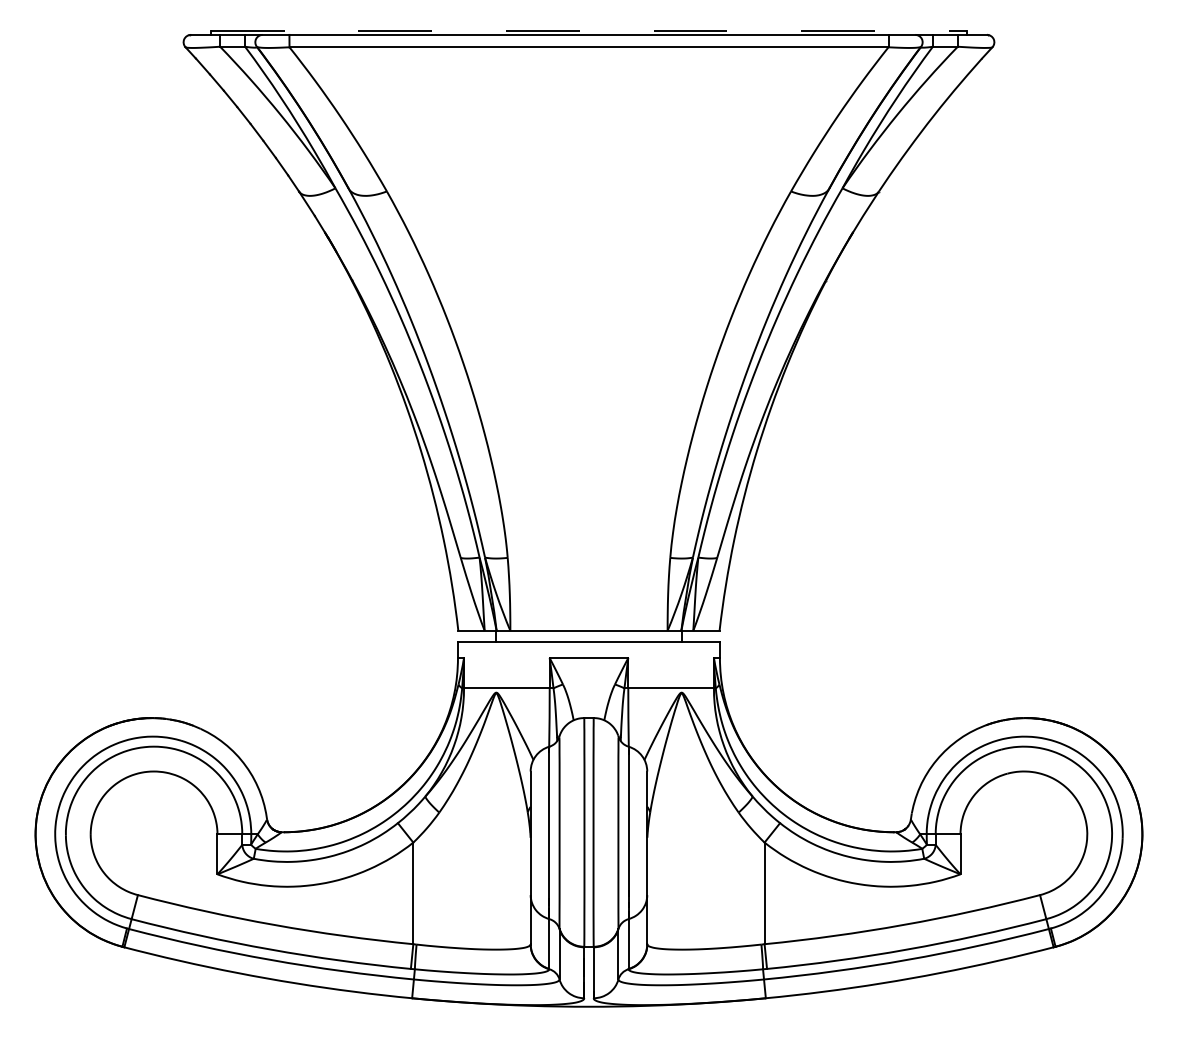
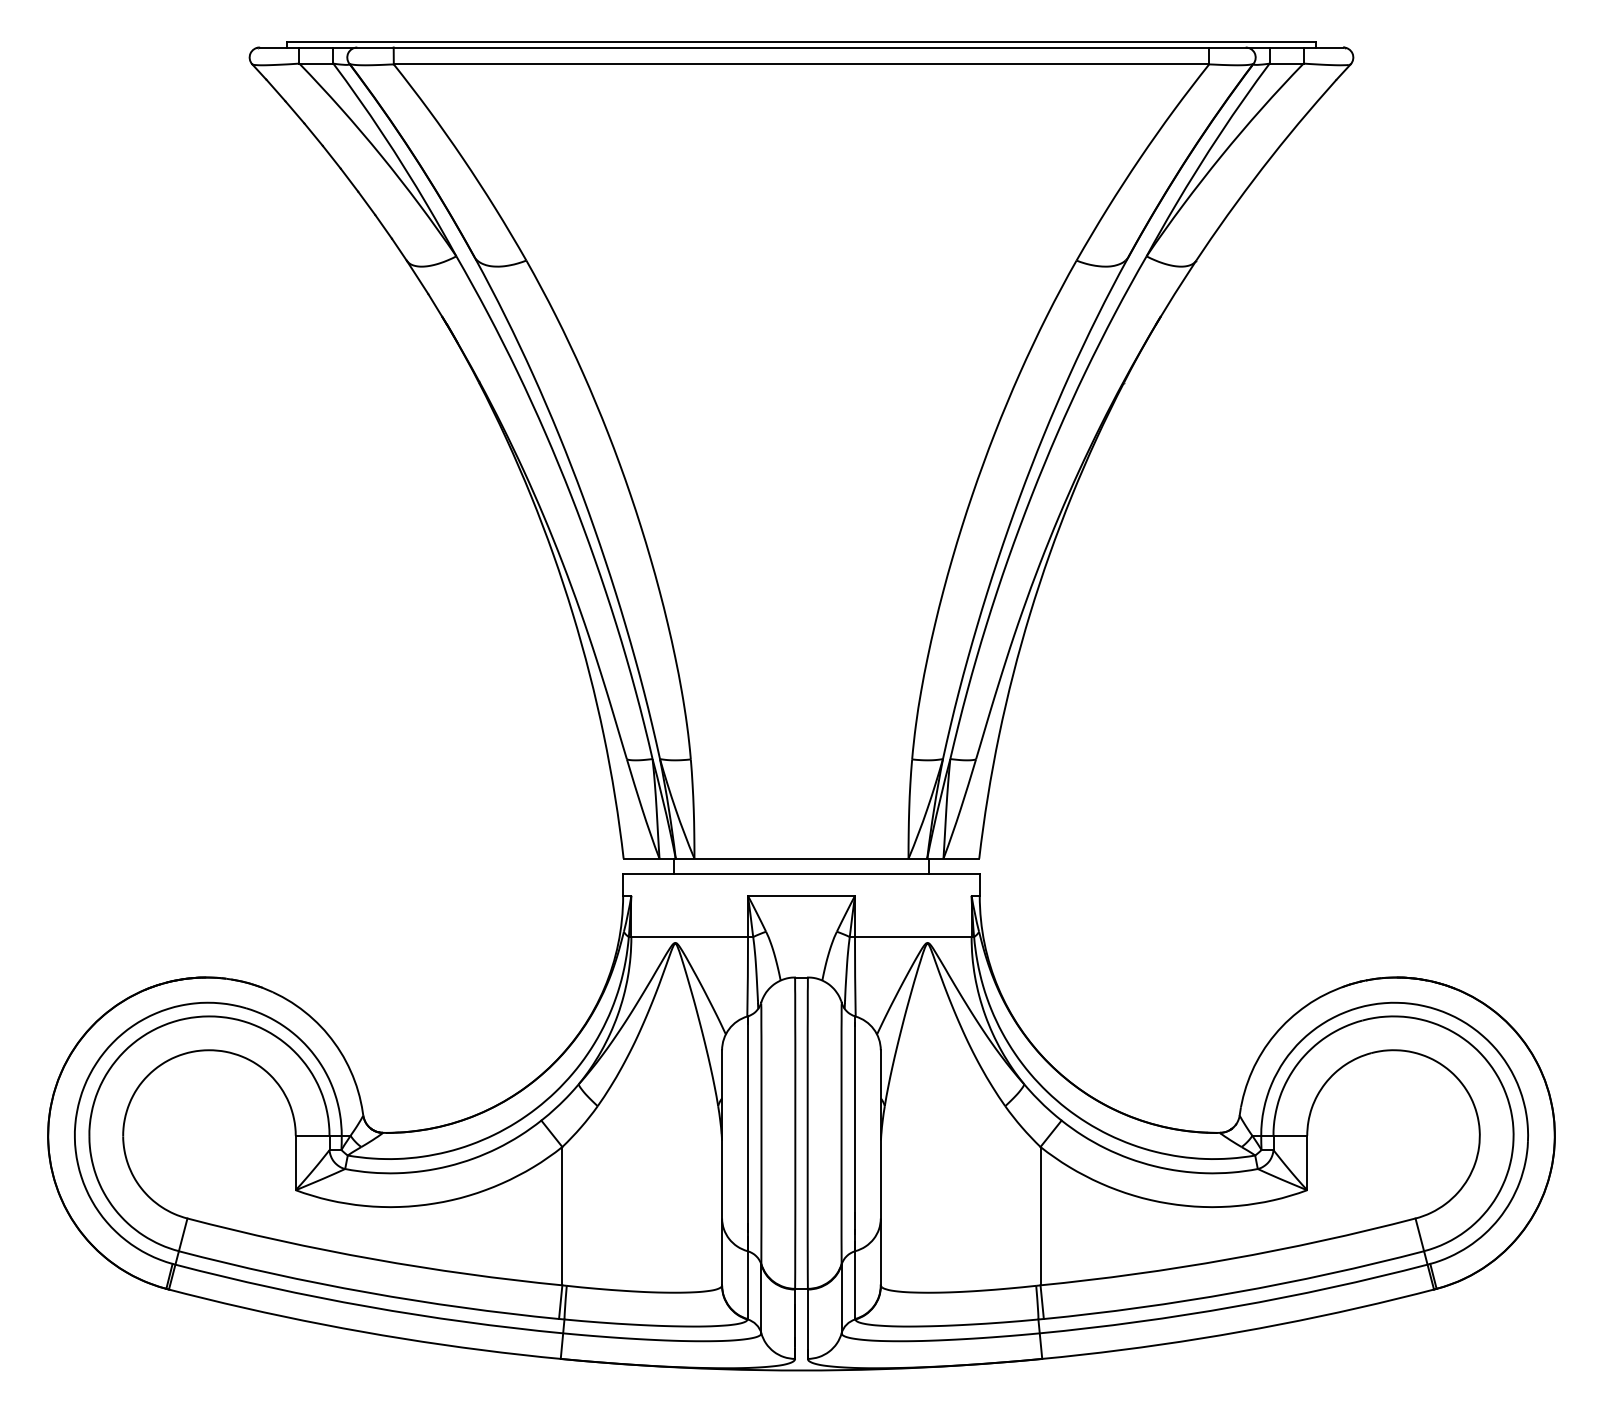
line: (589, 31) -> (801, 42), dashed -> solid

